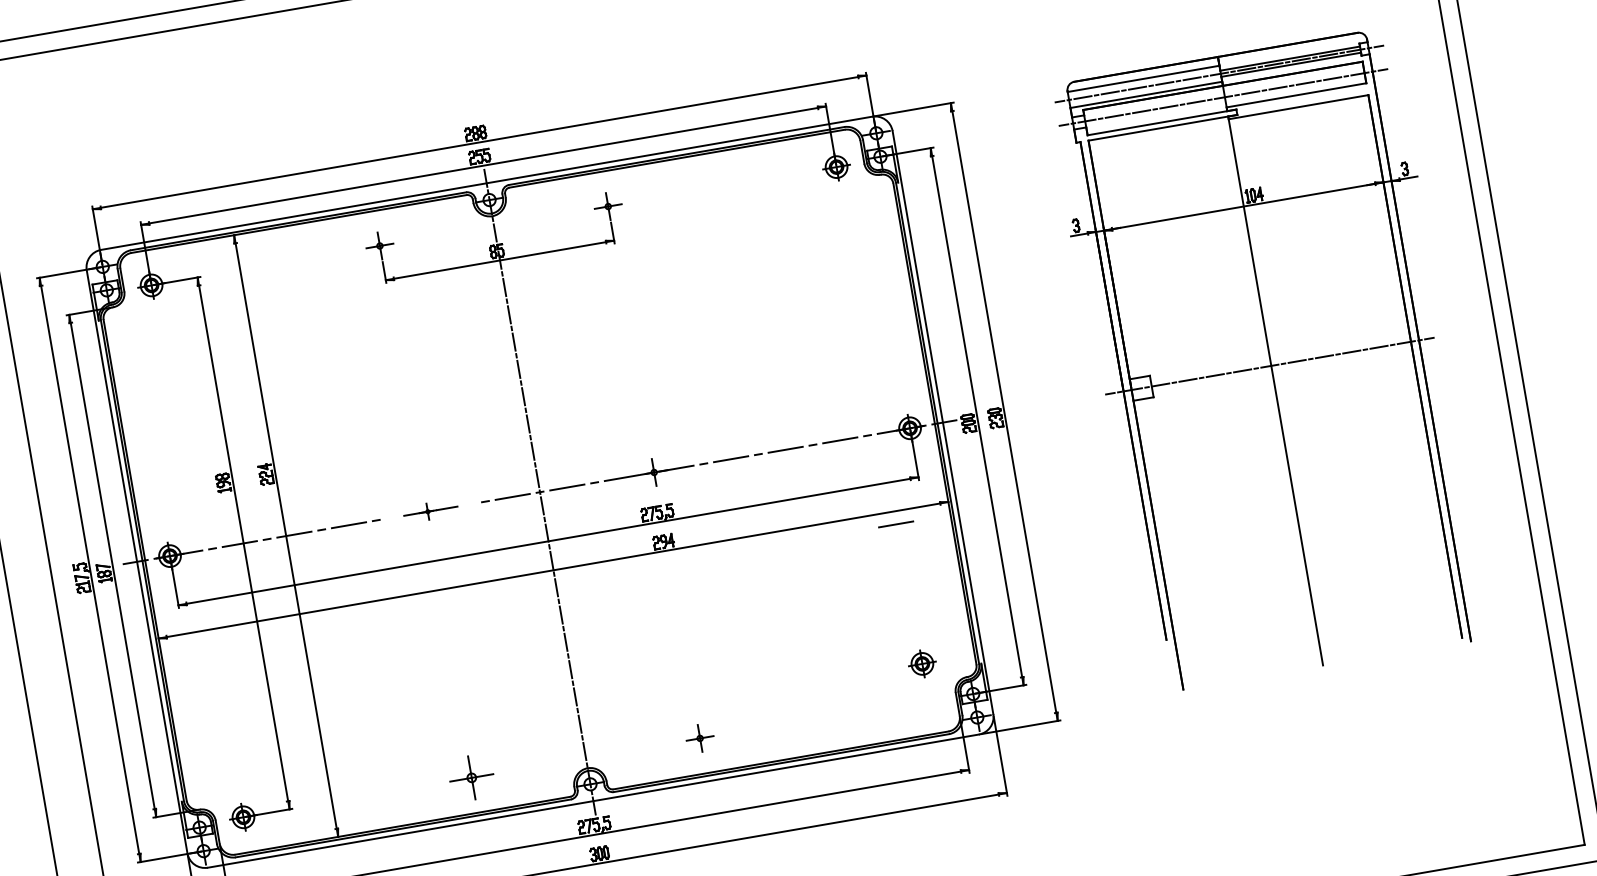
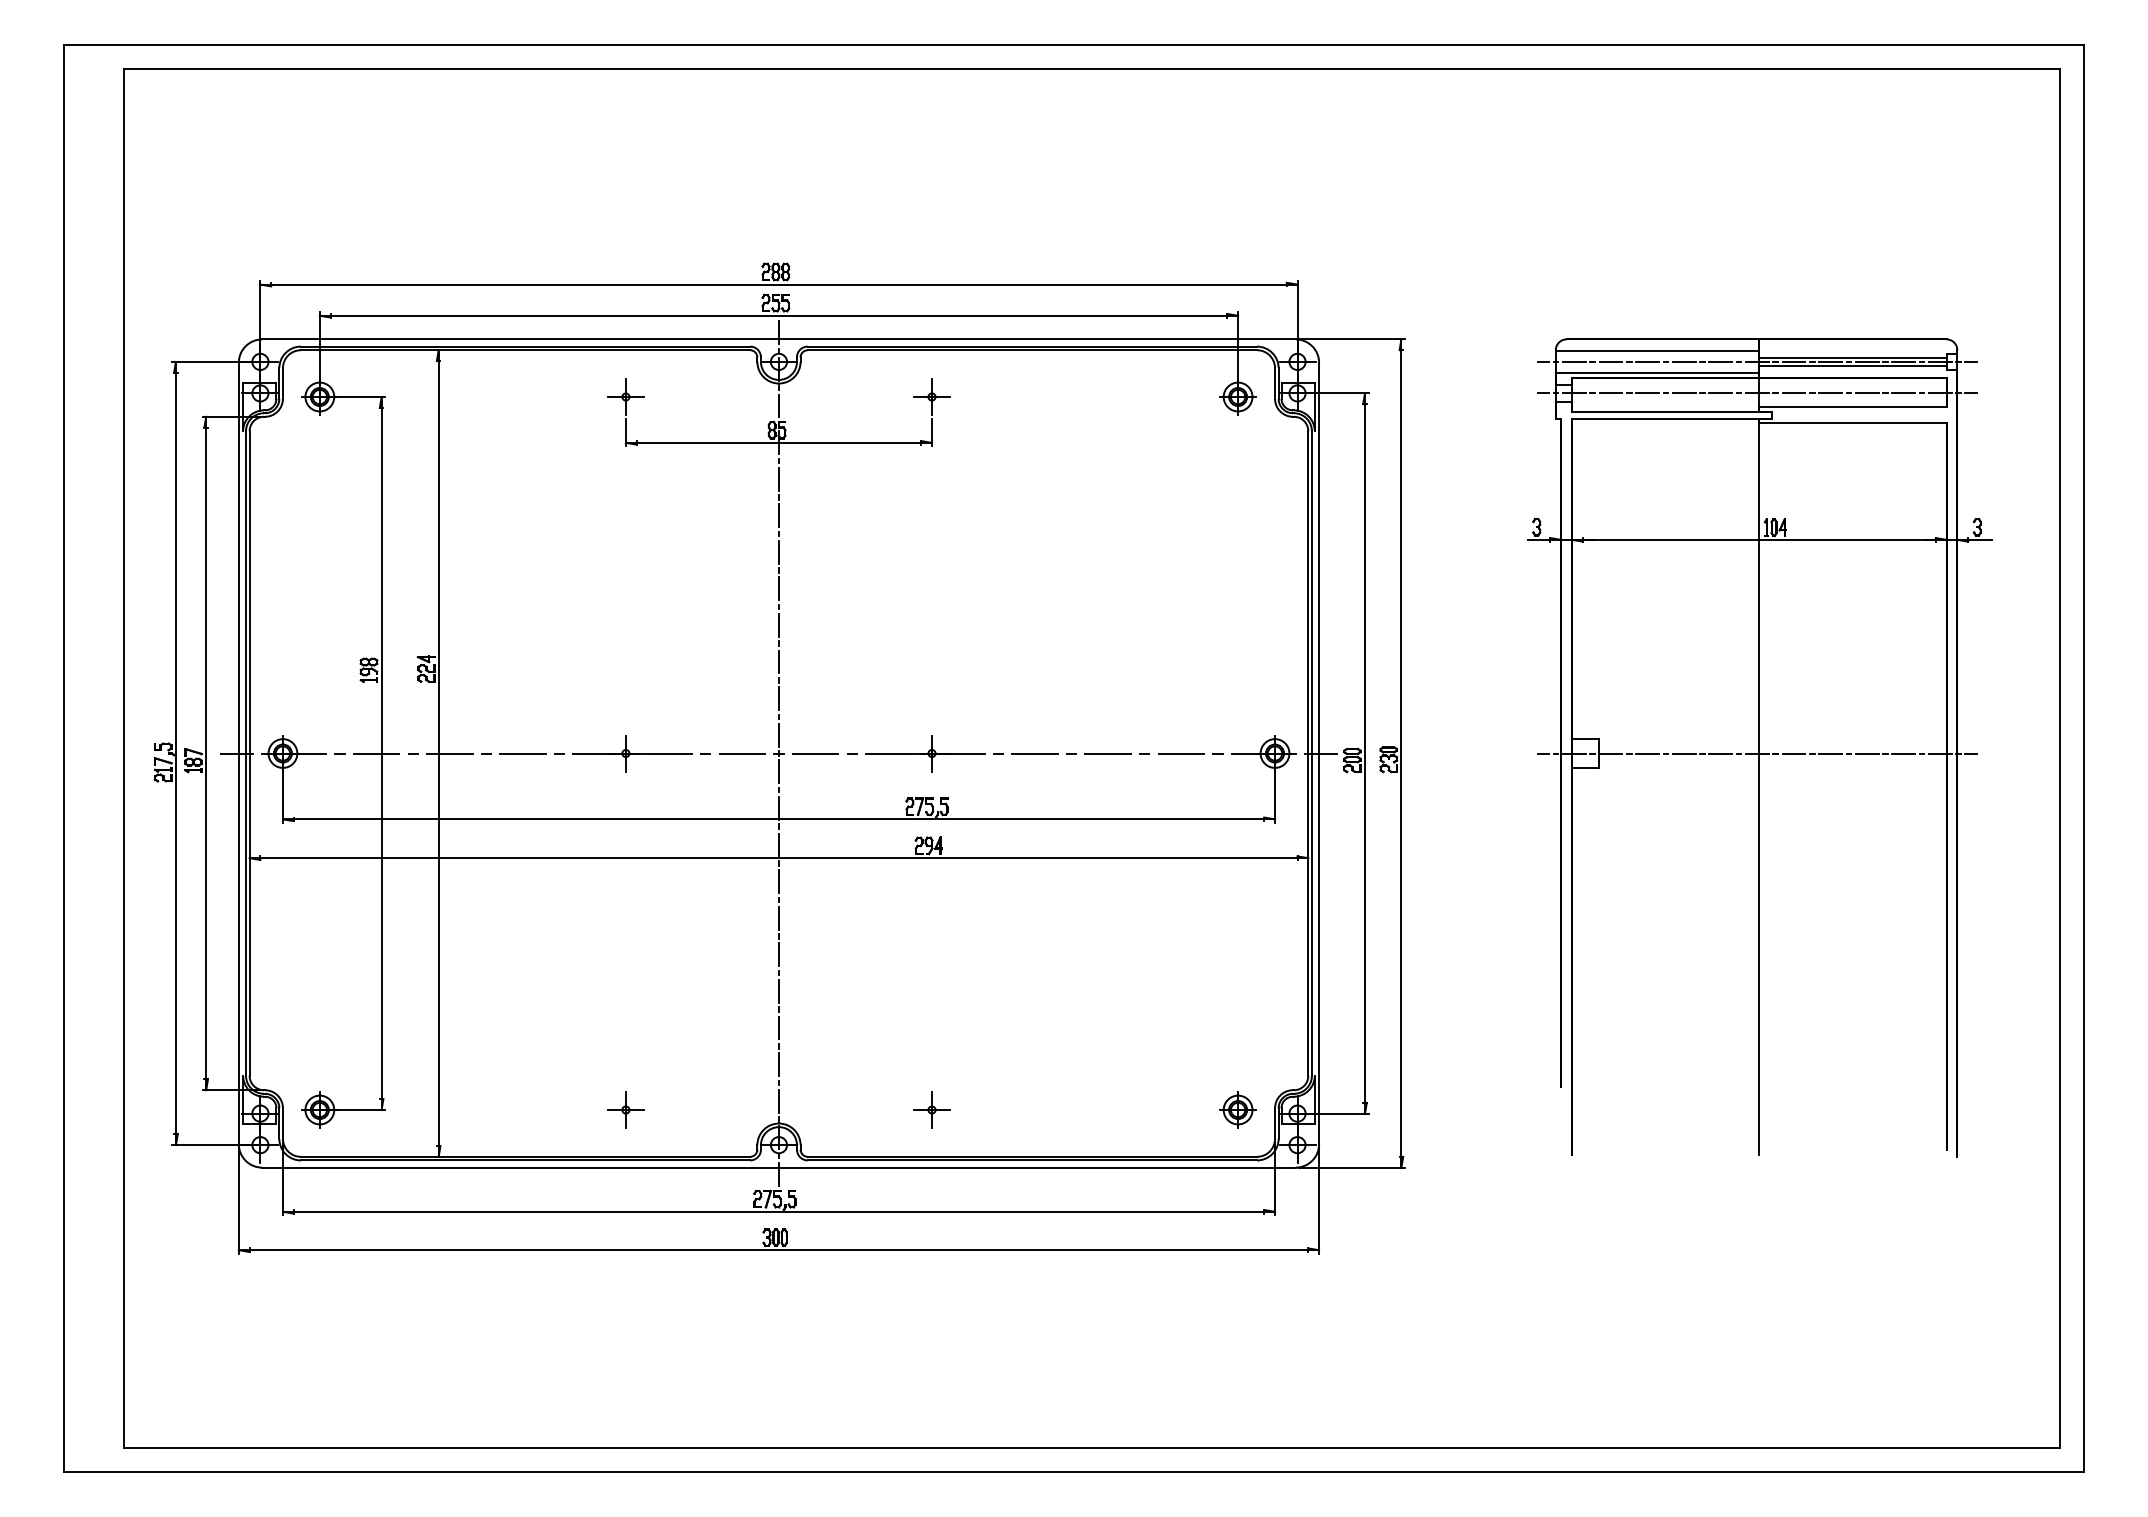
part: (430, 511) -> (632, 753), size x1.67
line: (895, 524) -> (1234, 875), removed
part: (921, 663) -> (1237, 1109), moved
part: (471, 777) -> (625, 1109), size x0.62

